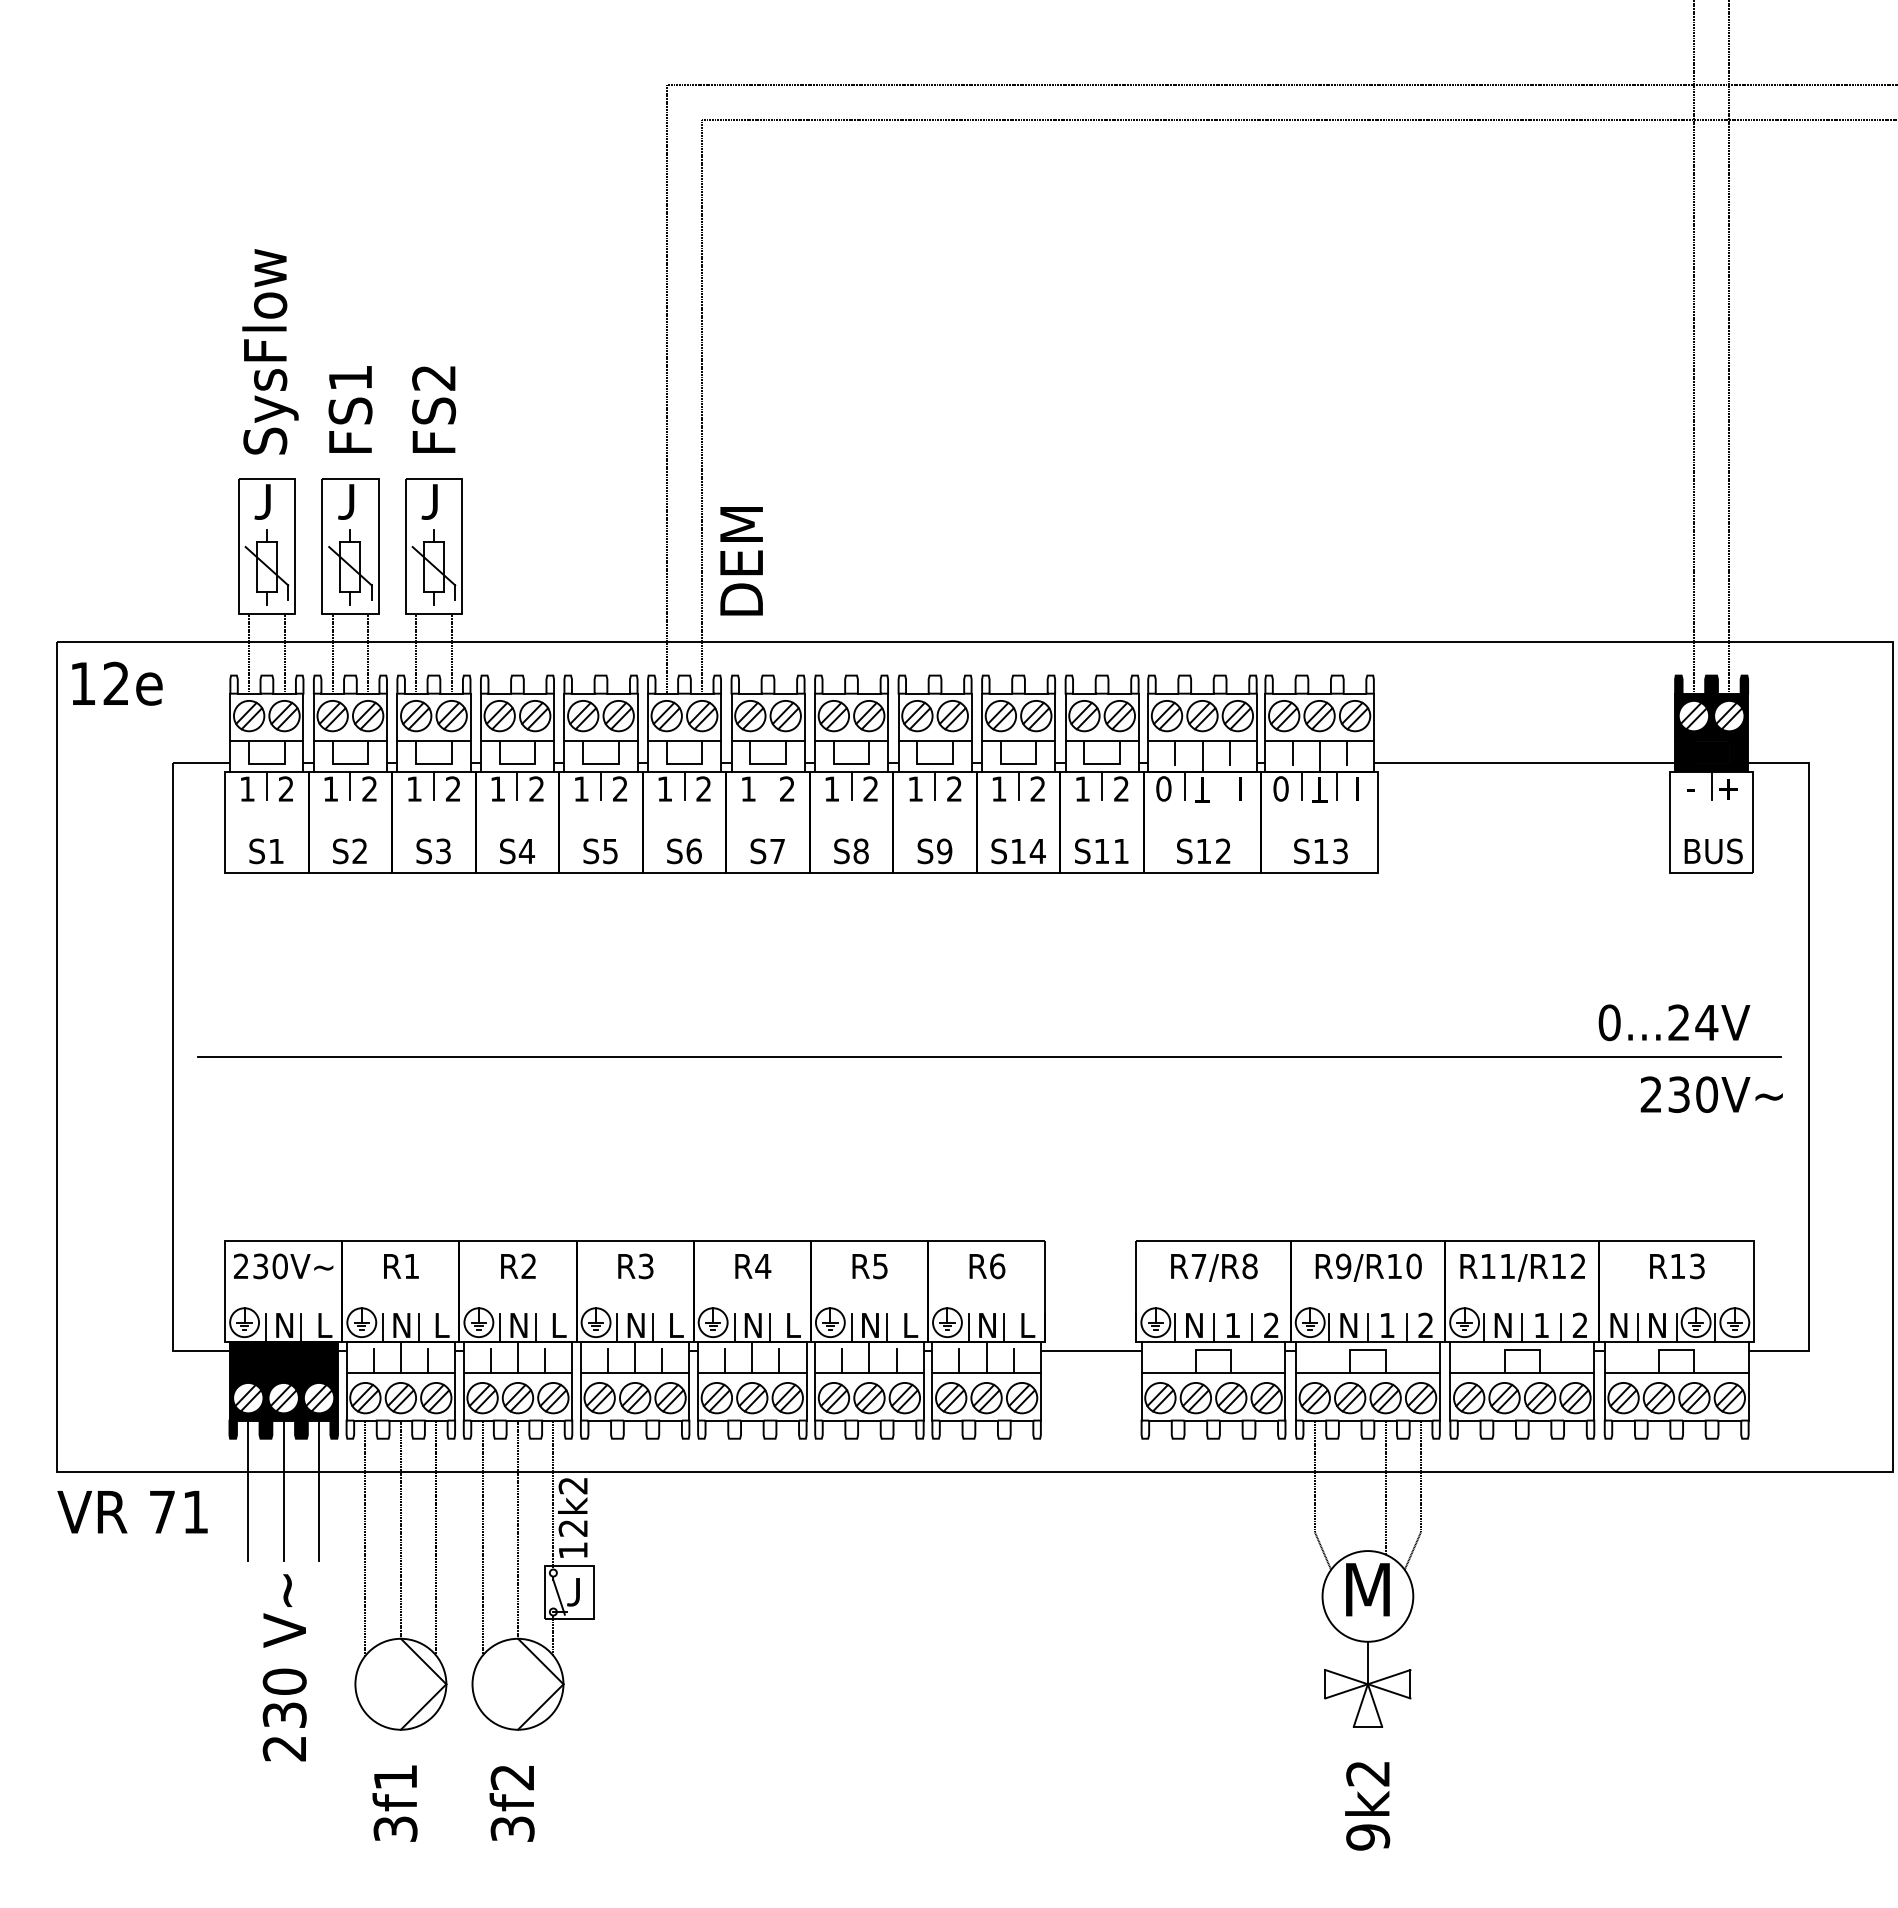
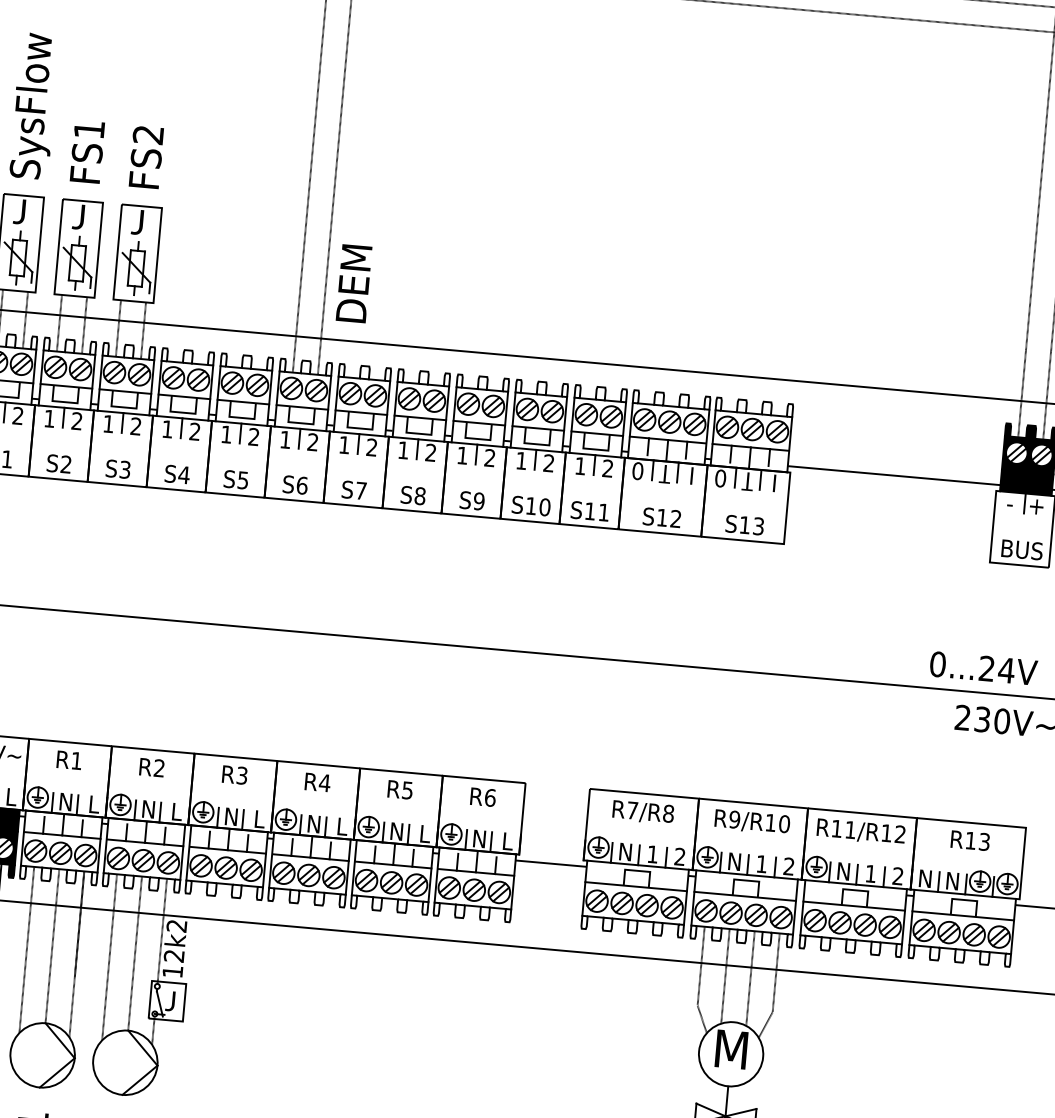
line: (768, 785) -> (358, 443), added
line: (1220, 785) -> (678, 472), added
text: (1037, 851) -> (544, 507), S14 -> S10
line: (1350, 1487) -> (725, 976), added

